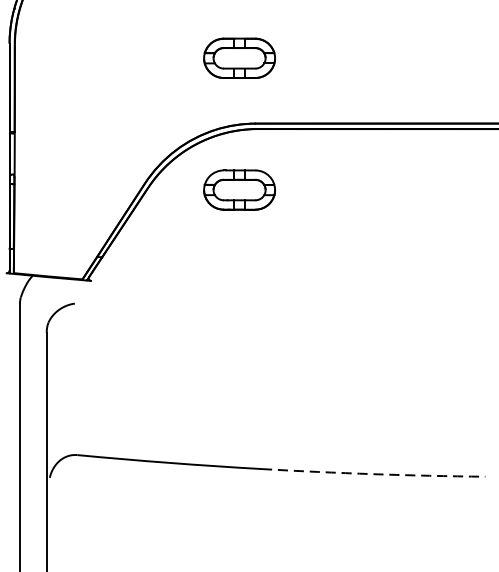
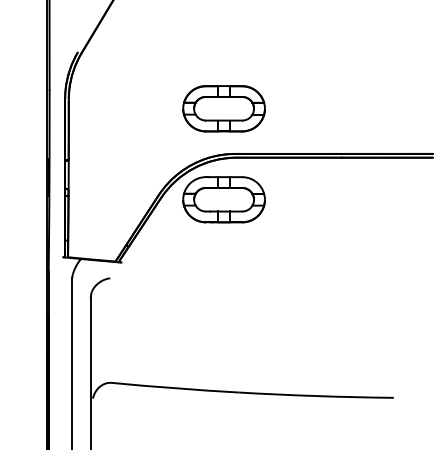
part: (238, 57) -> (223, 108), size x1.67
part: (238, 189) -> (223, 199), size x1.67
arc: (373, 474) -> (316, 396), dashed -> solid

